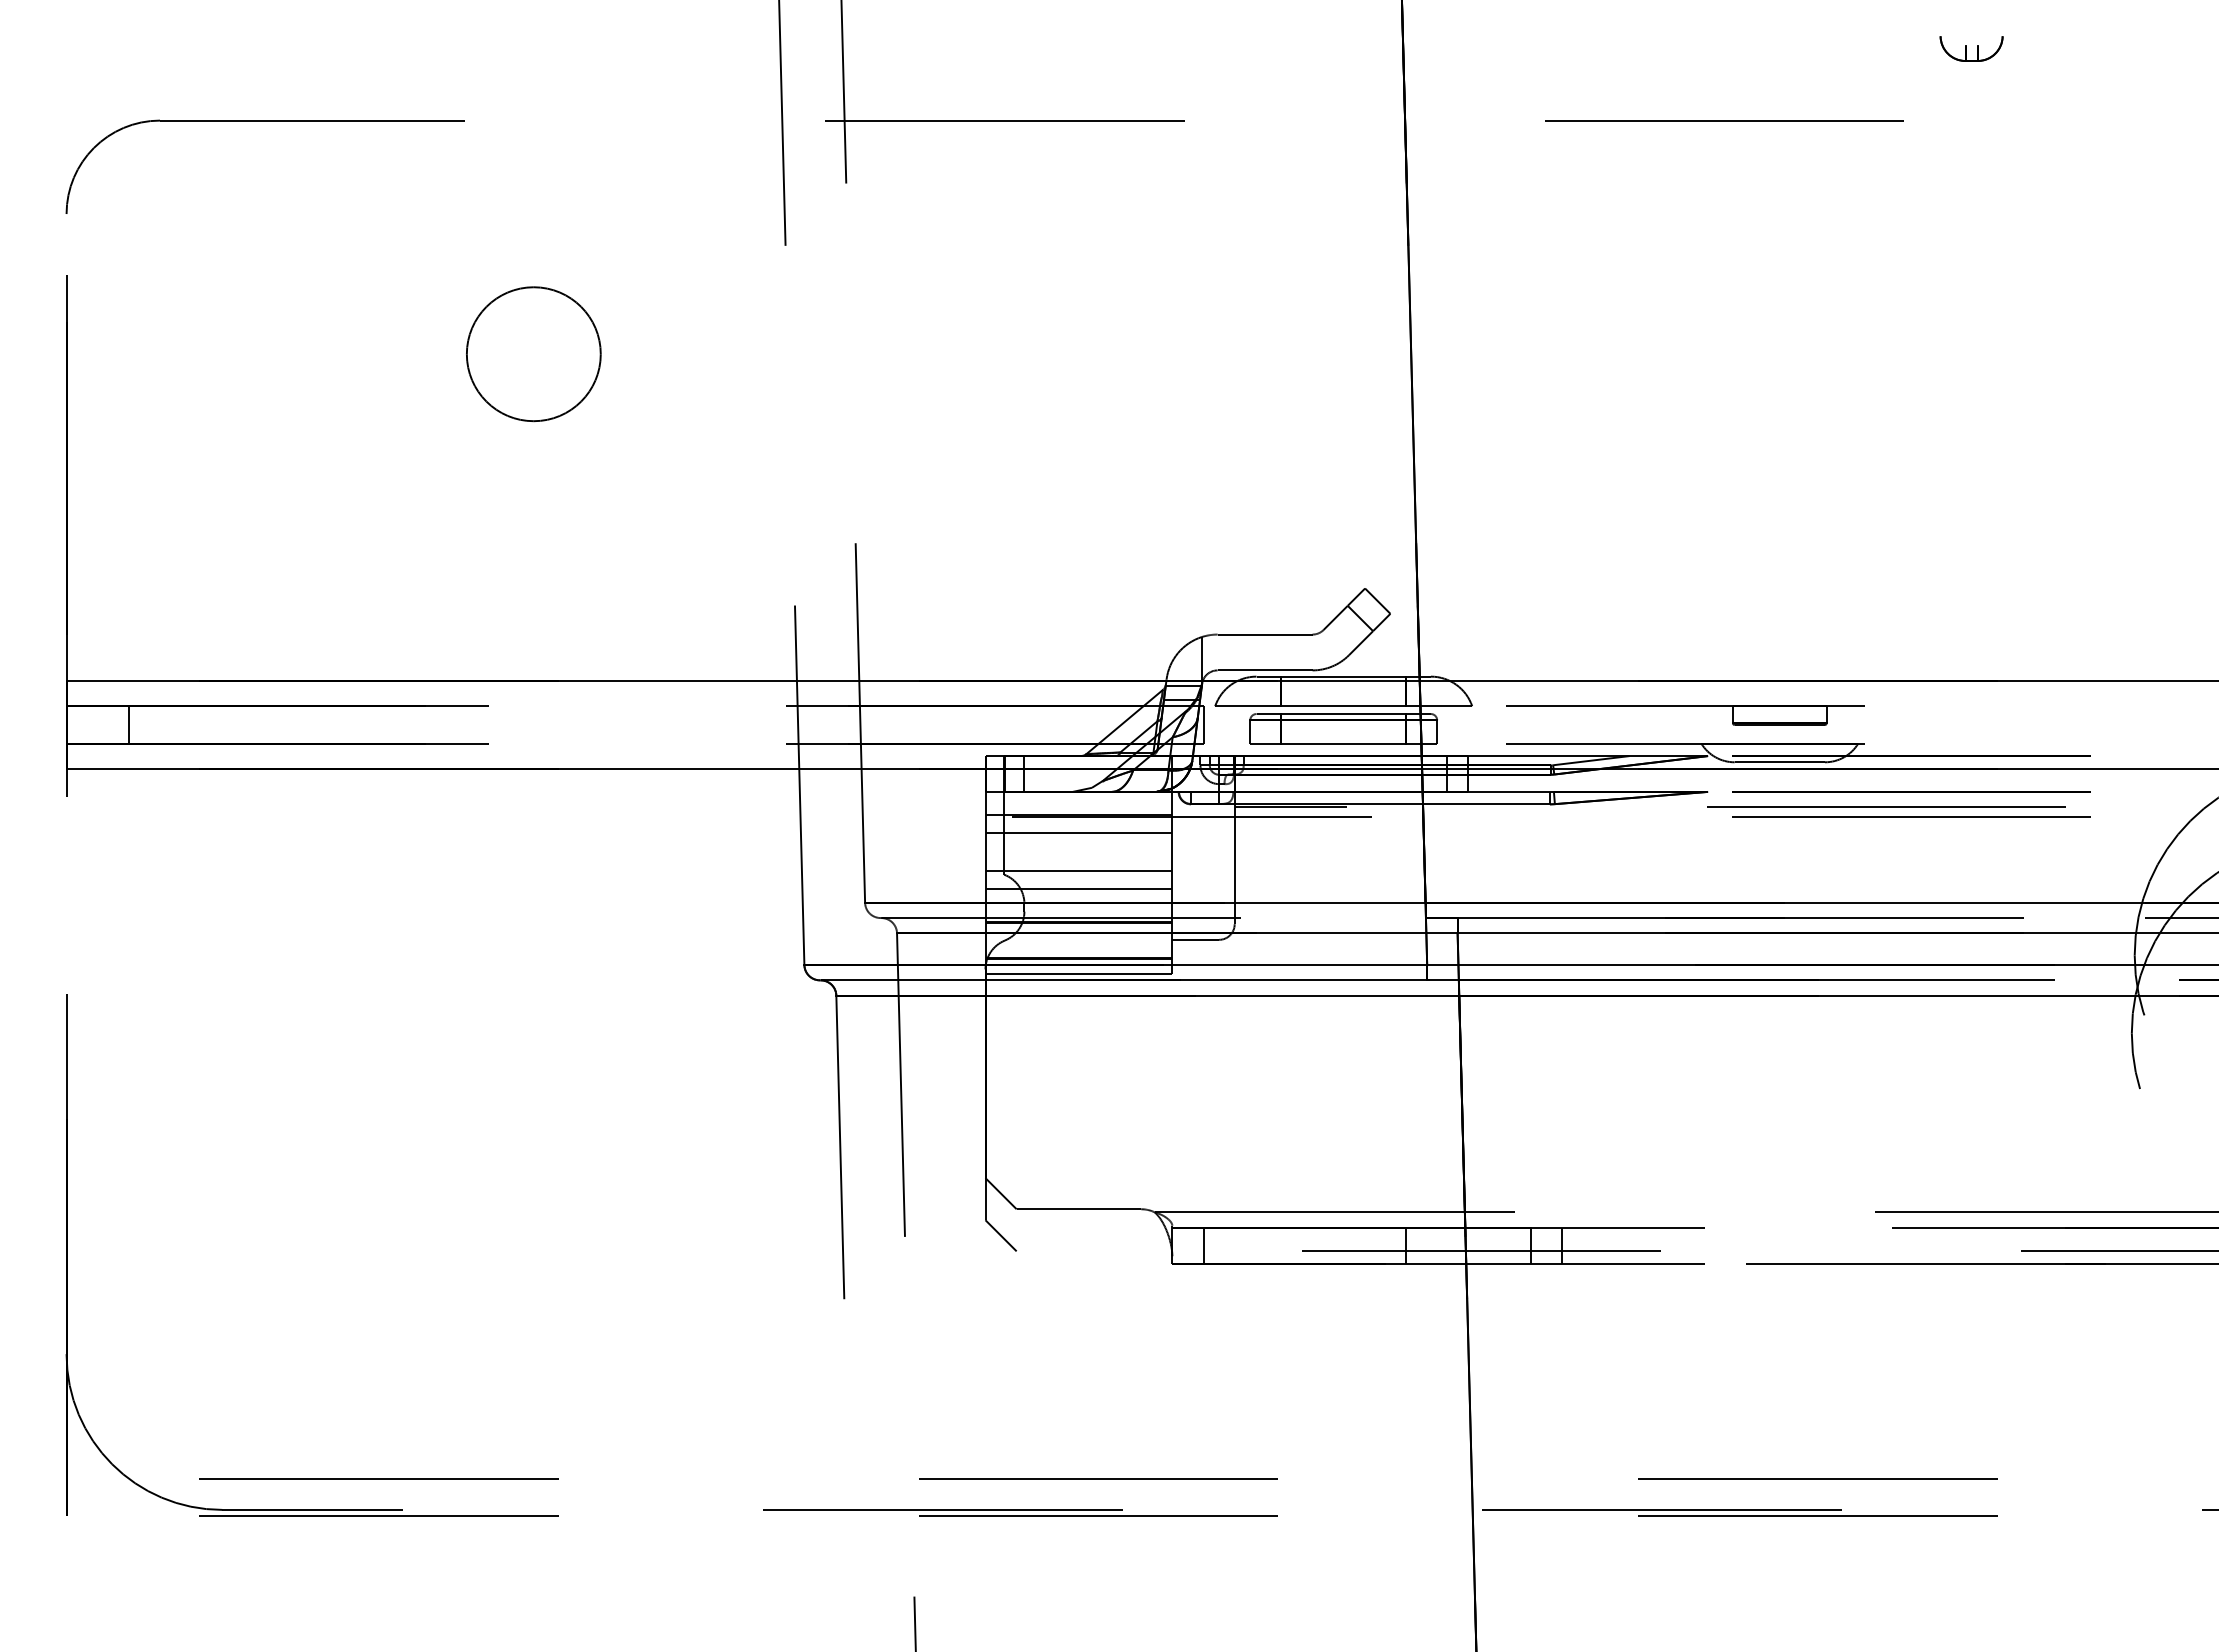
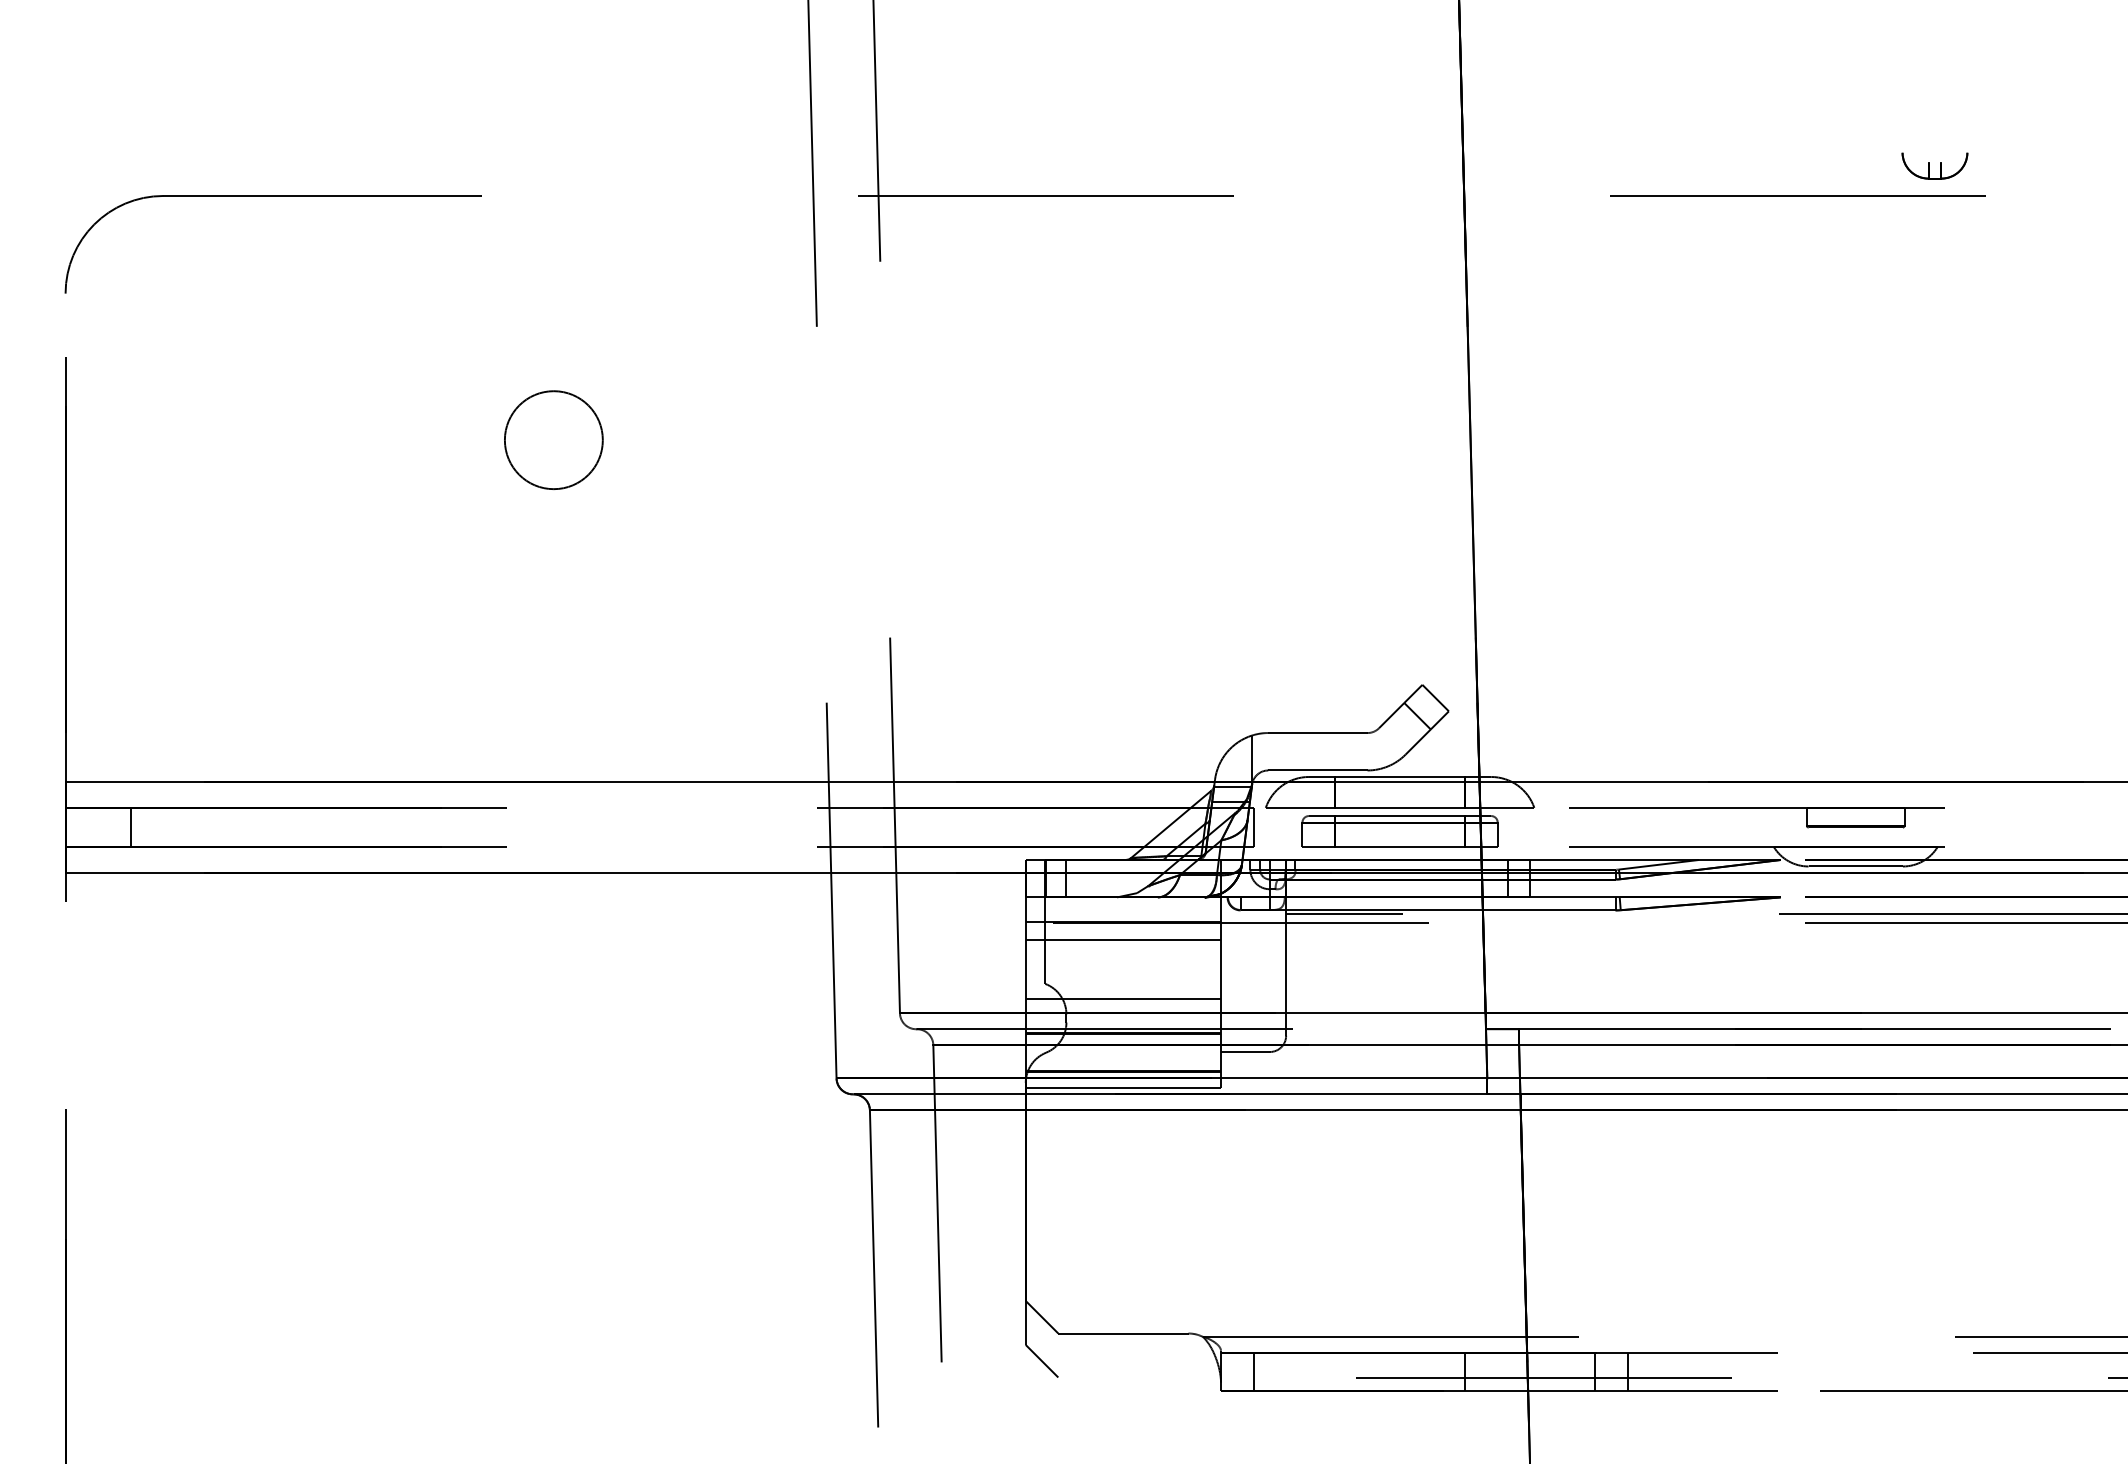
part: (1971, 48) -> (1934, 165), moved
part: (533, 354) -> (553, 440), size x0.7
line: (1078, 871) -> (1122, 980), removed

